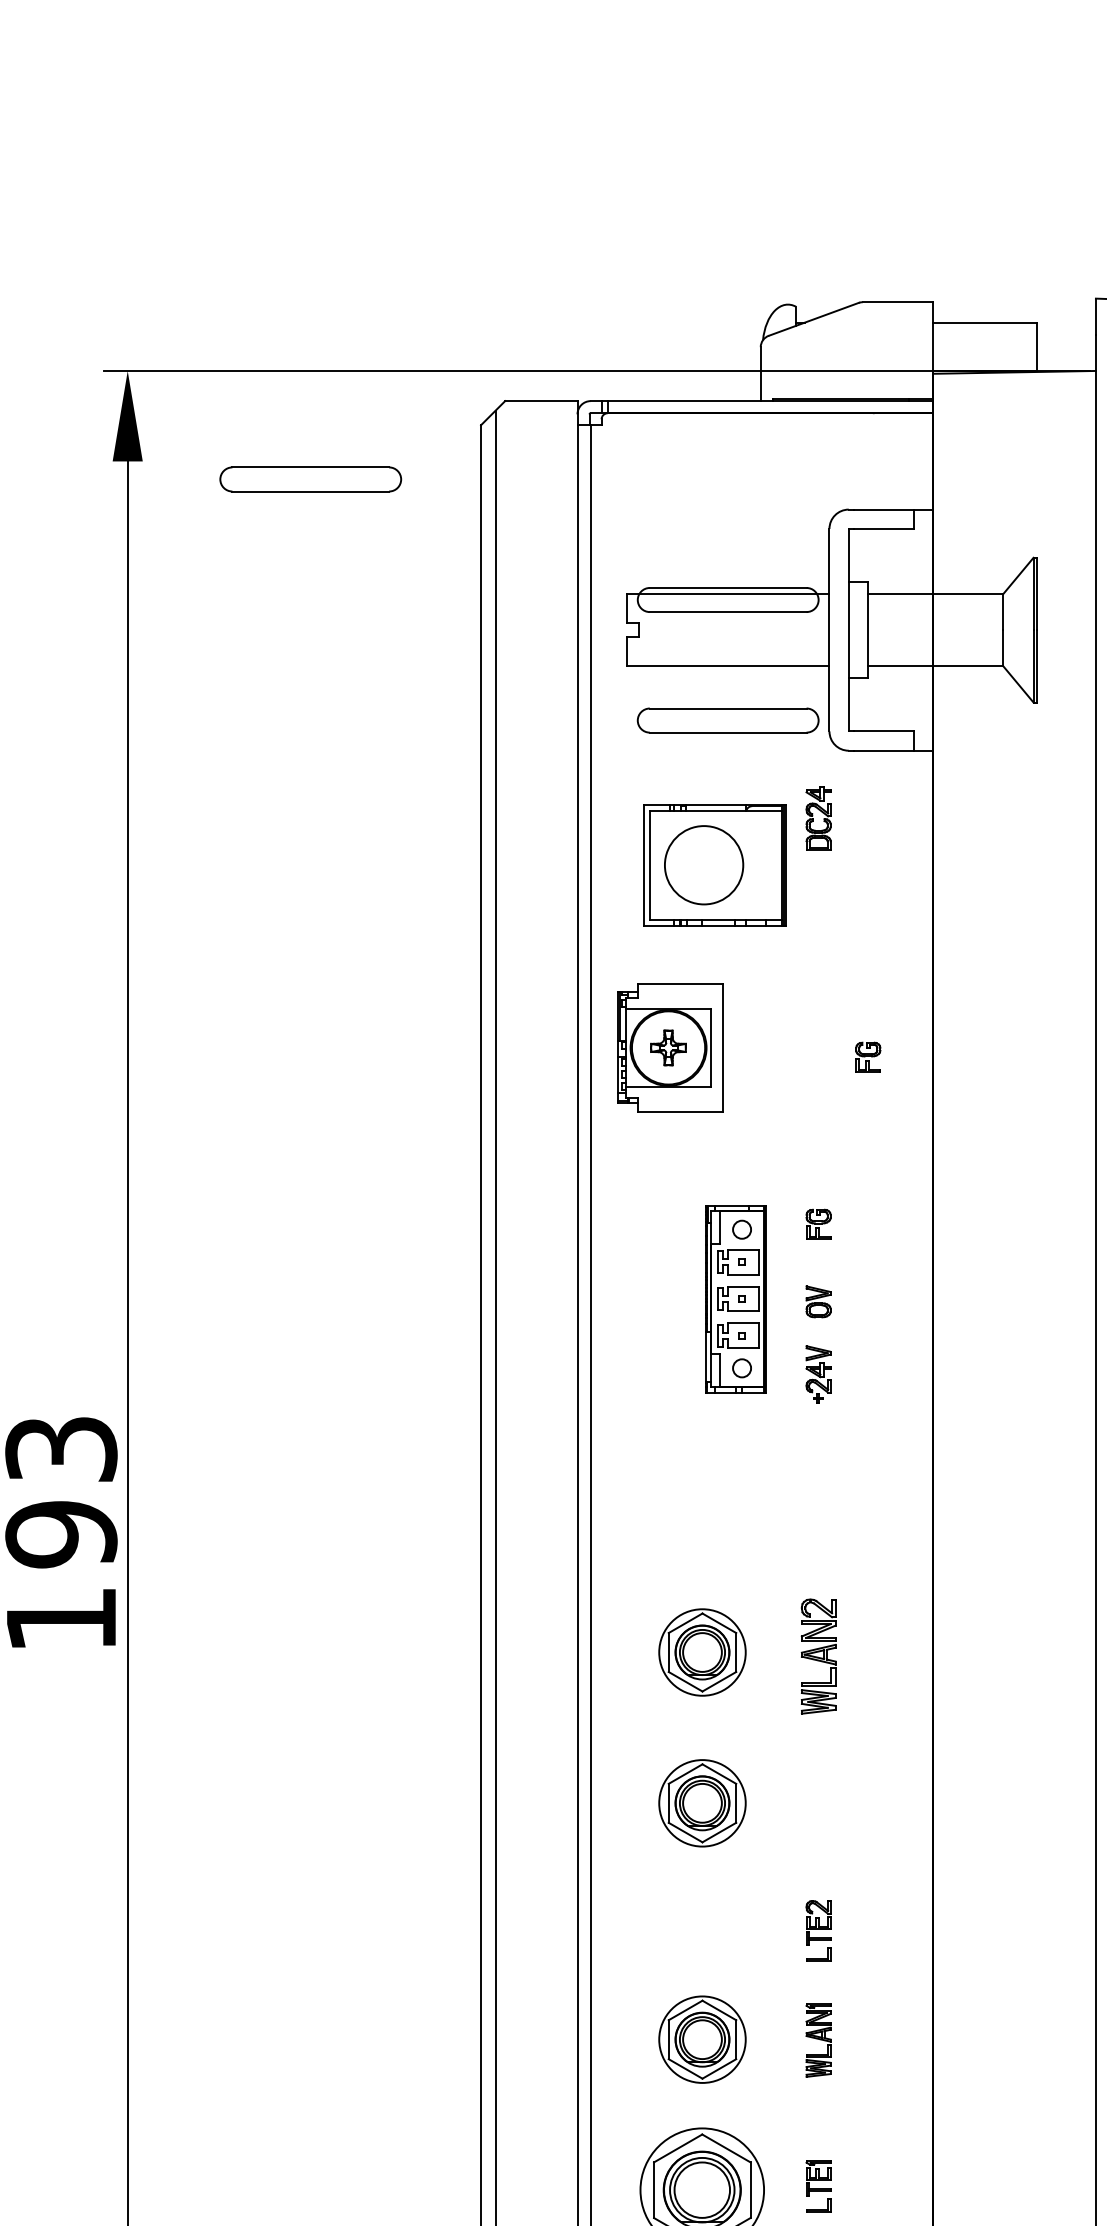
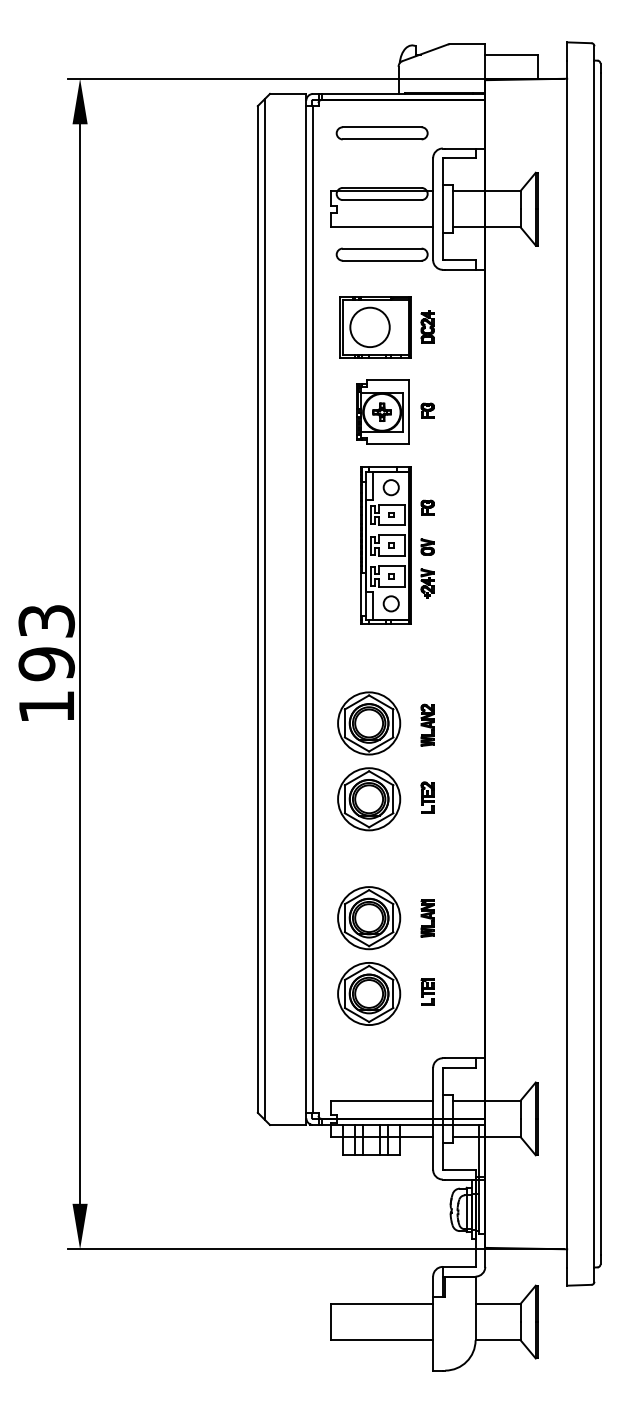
part: (309, 479) -> (381, 133), moved
part: (818, 817) -> (427, 326), moved
part: (669, 1046) -> (382, 411), moved
part: (867, 1056) -> (427, 410), moved
part: (734, 1298) -> (385, 545), size x1.67
part: (702, 1652) -> (369, 723), size x1.43
part: (818, 1654) -> (427, 724), size x0.71
part: (702, 1803) -> (369, 799), size x1.43
part: (818, 1930) -> (427, 797), moved
part: (702, 2040) -> (369, 918), size x1.43

